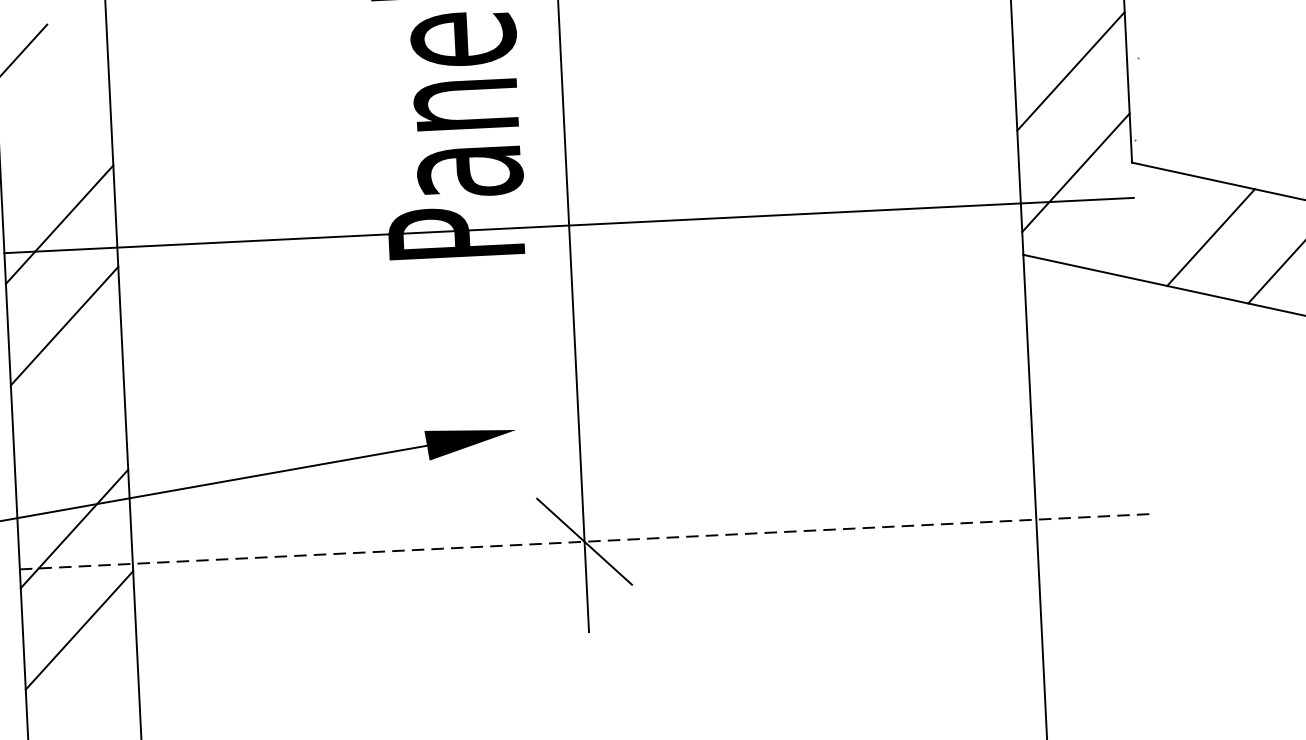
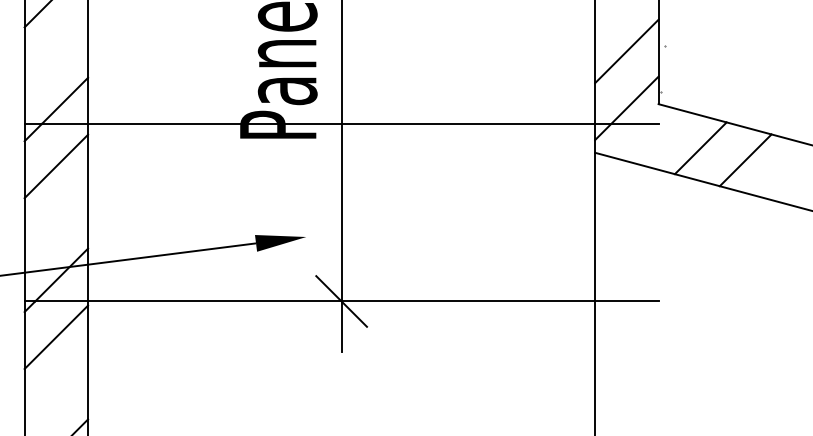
line: (584, 541) -> (341, 301), dashed -> solid

